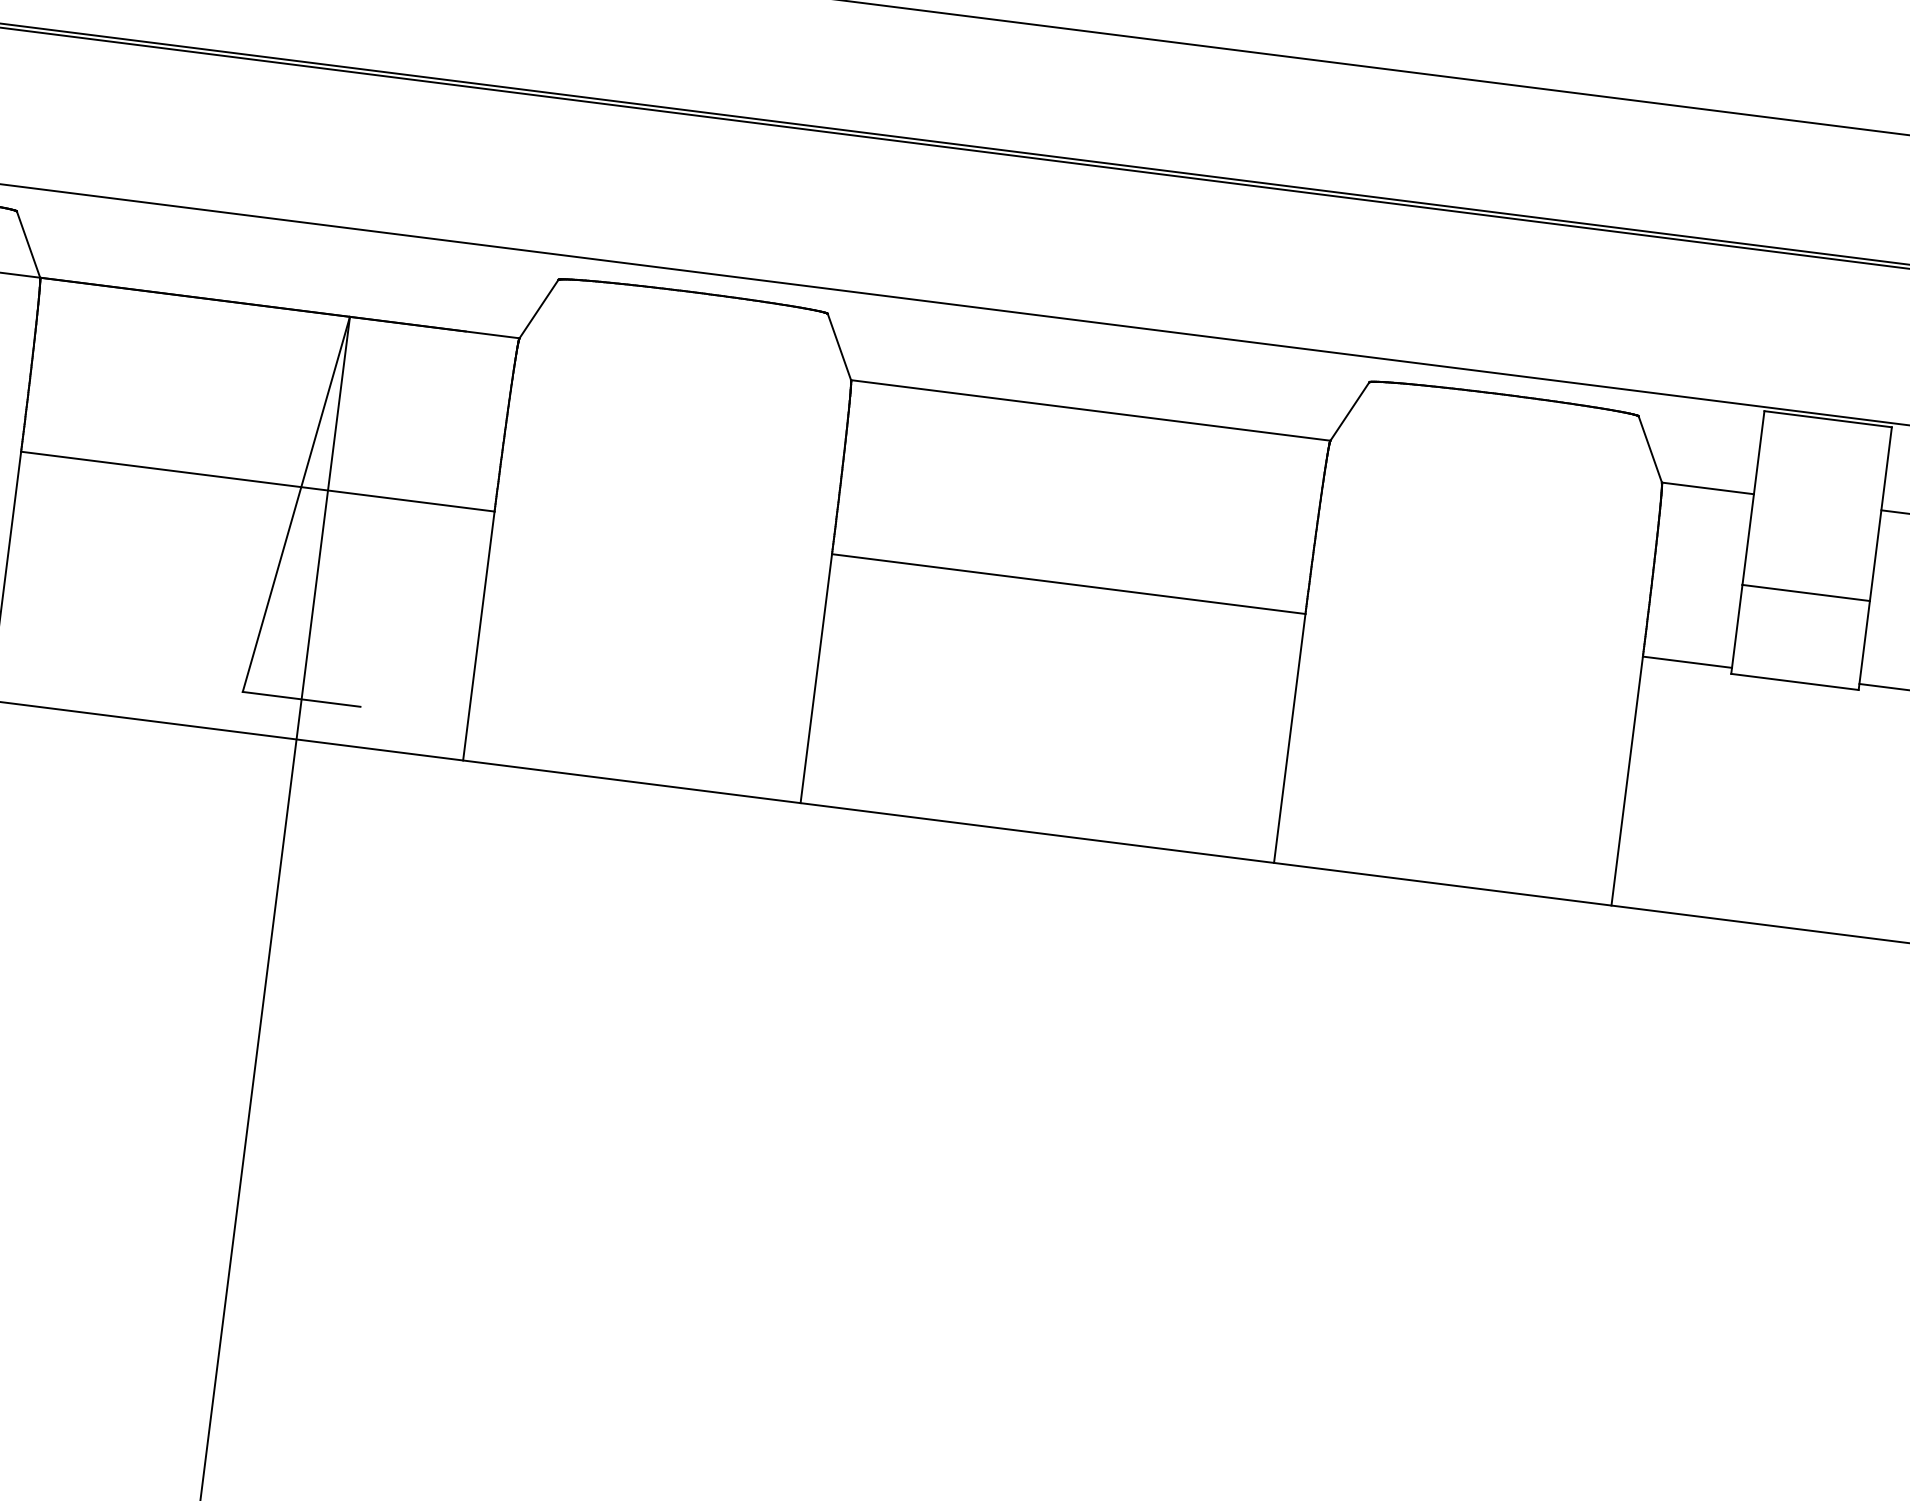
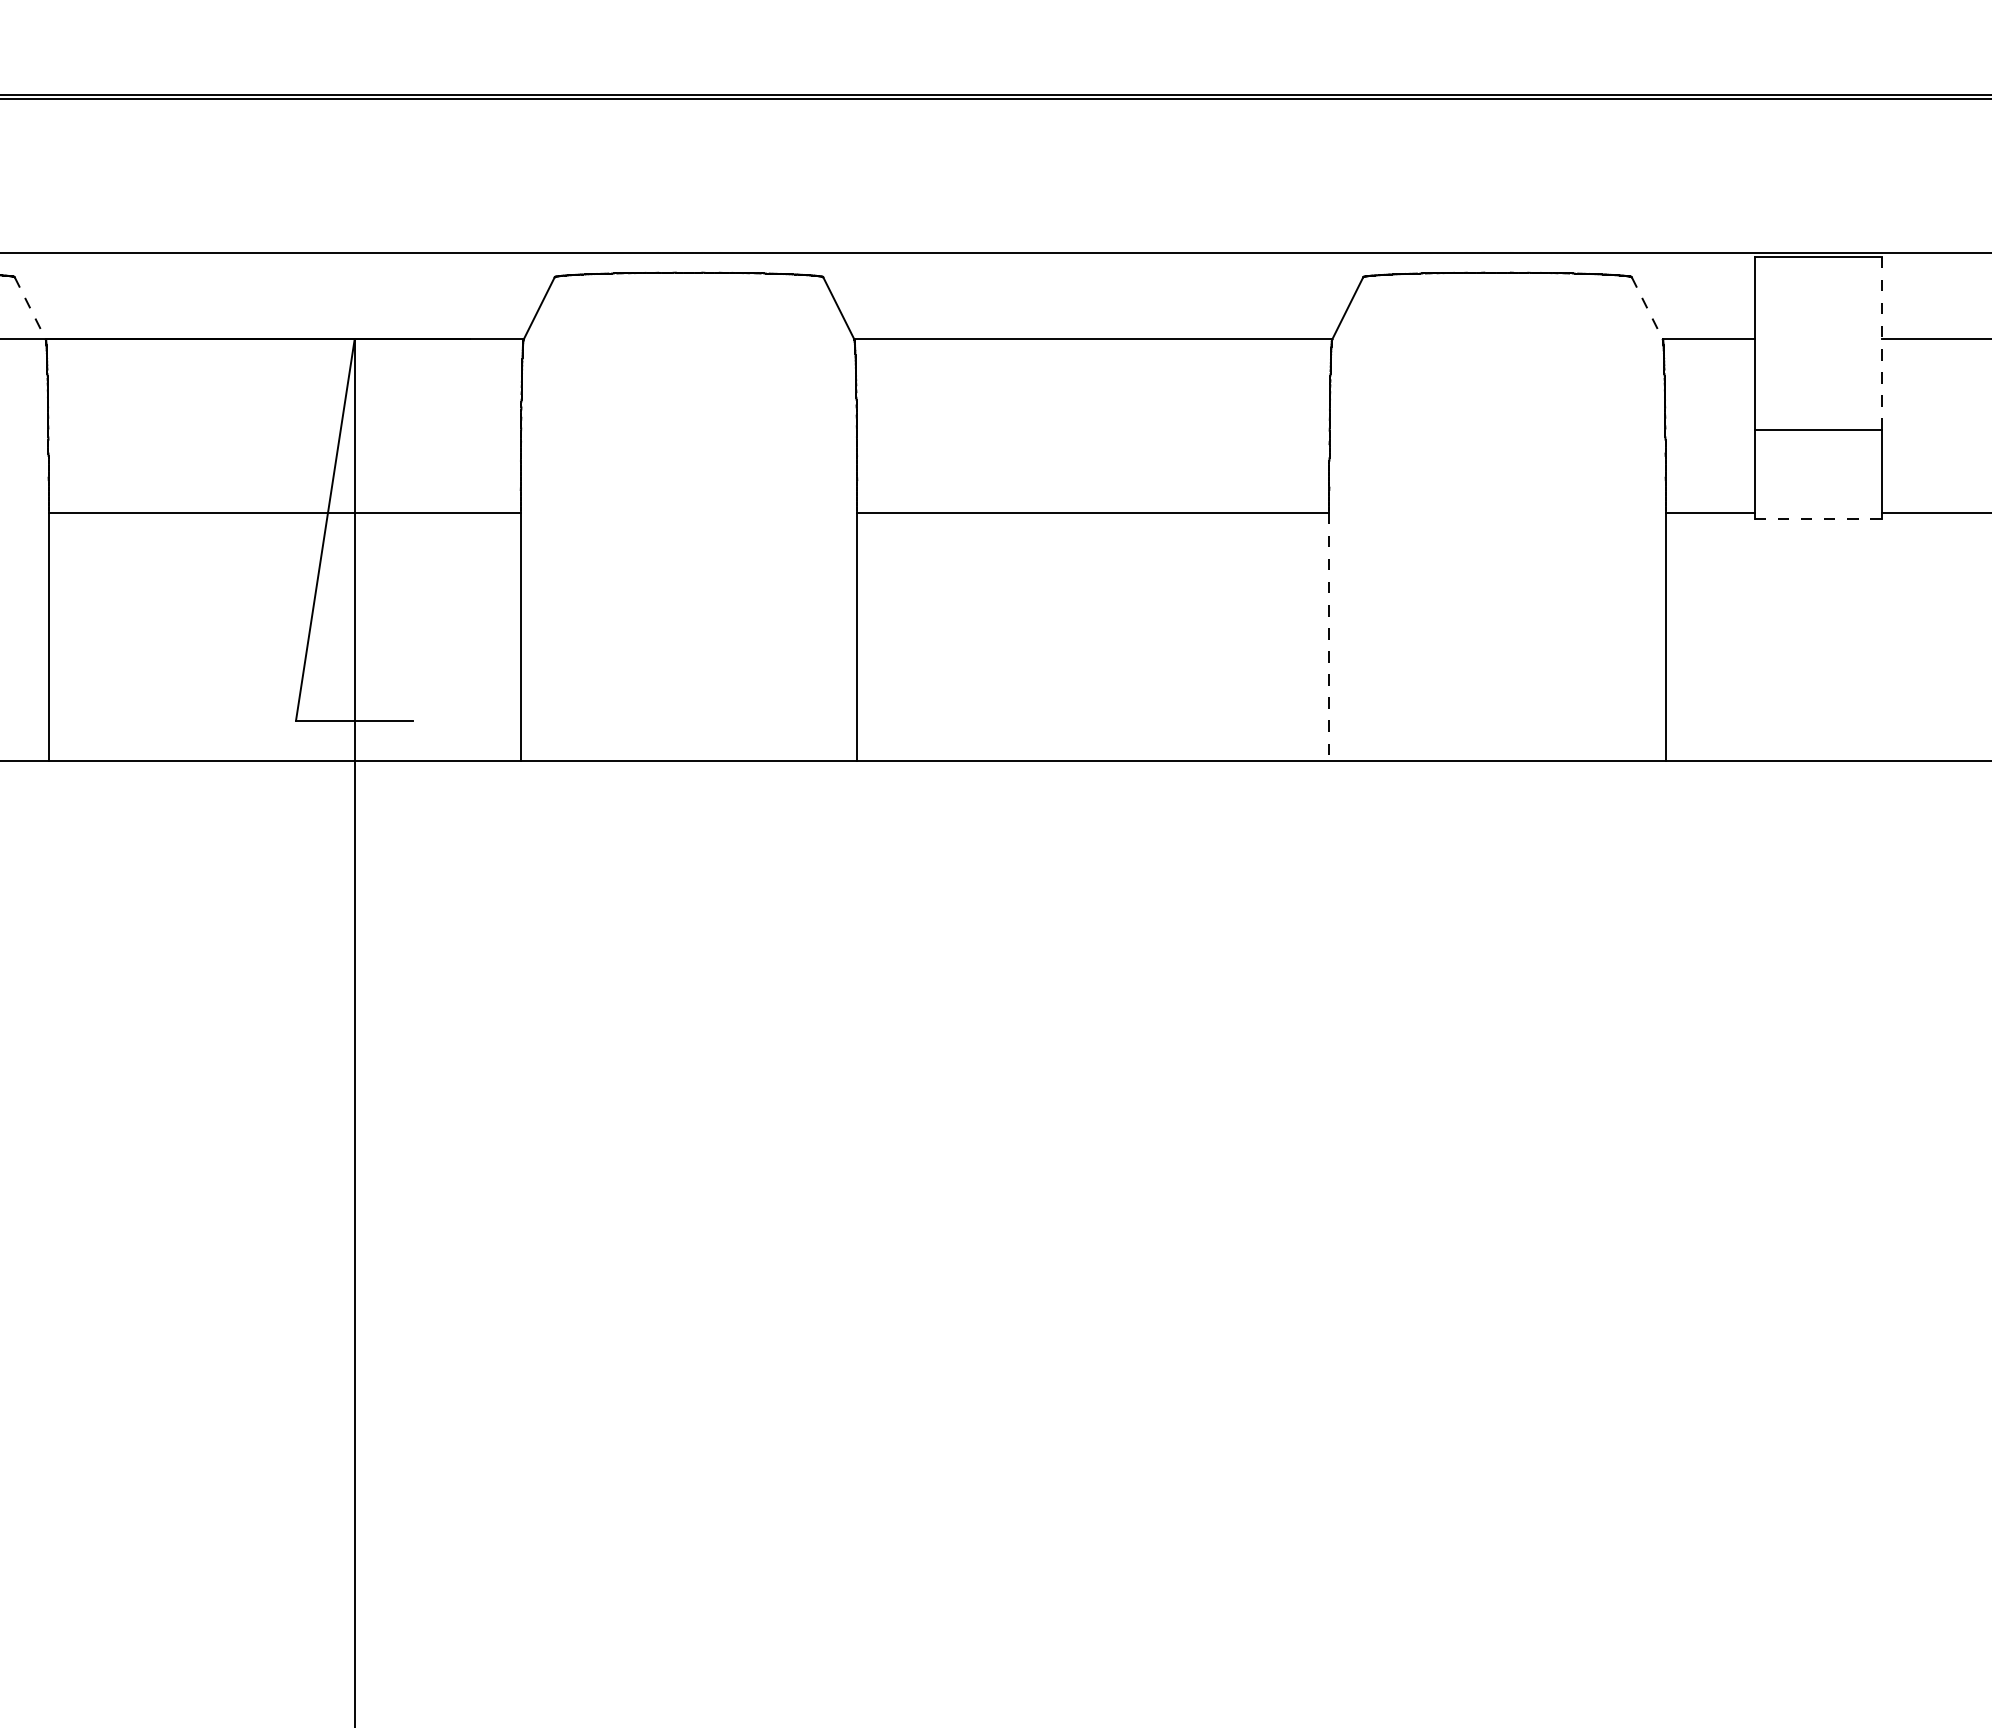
line: (28, 244) -> (30, 308), solid -> dashed
line: (1650, 449) -> (1647, 308), solid -> dashed
line: (1880, 514) -> (1881, 343), solid -> dashed
line: (1795, 681) -> (1818, 518), solid -> dashed
line: (1289, 739) -> (1329, 637), solid -> dashed

